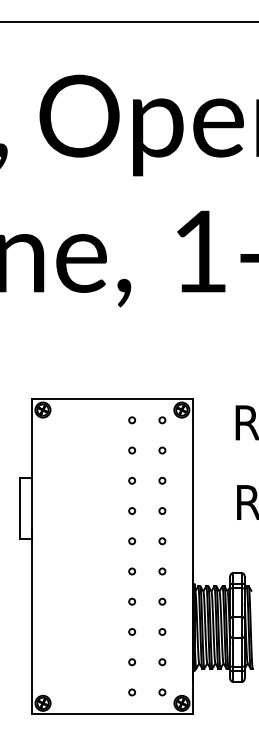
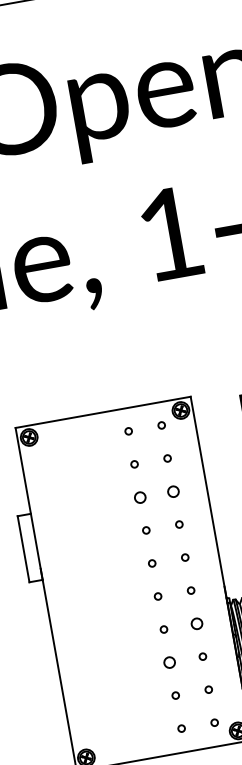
circle: (132, 480) -> (140, 497), size x1.6
circle: (162, 480) -> (173, 491), size x1.6
circle: (162, 601) -> (197, 623), size x1.6
circle: (132, 631) -> (170, 661), size x1.6

